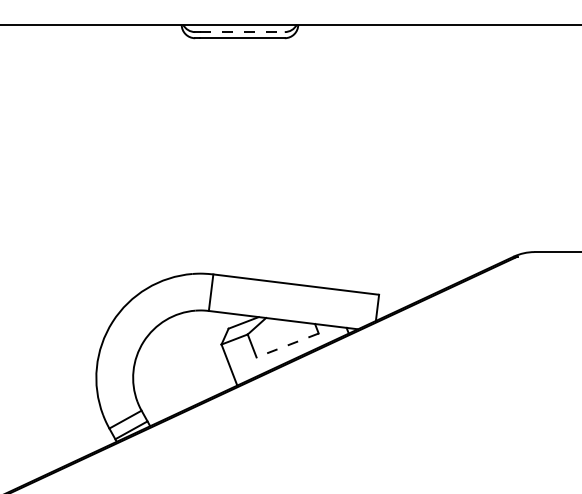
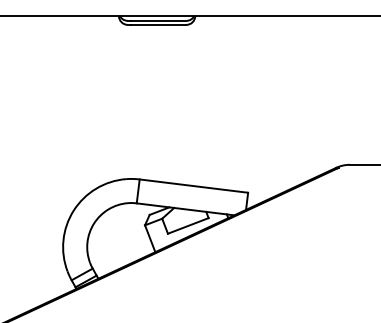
line: (242, 31) -> (158, 20), dashed -> solid
line: (287, 344) -> (188, 225), dashed -> solid

